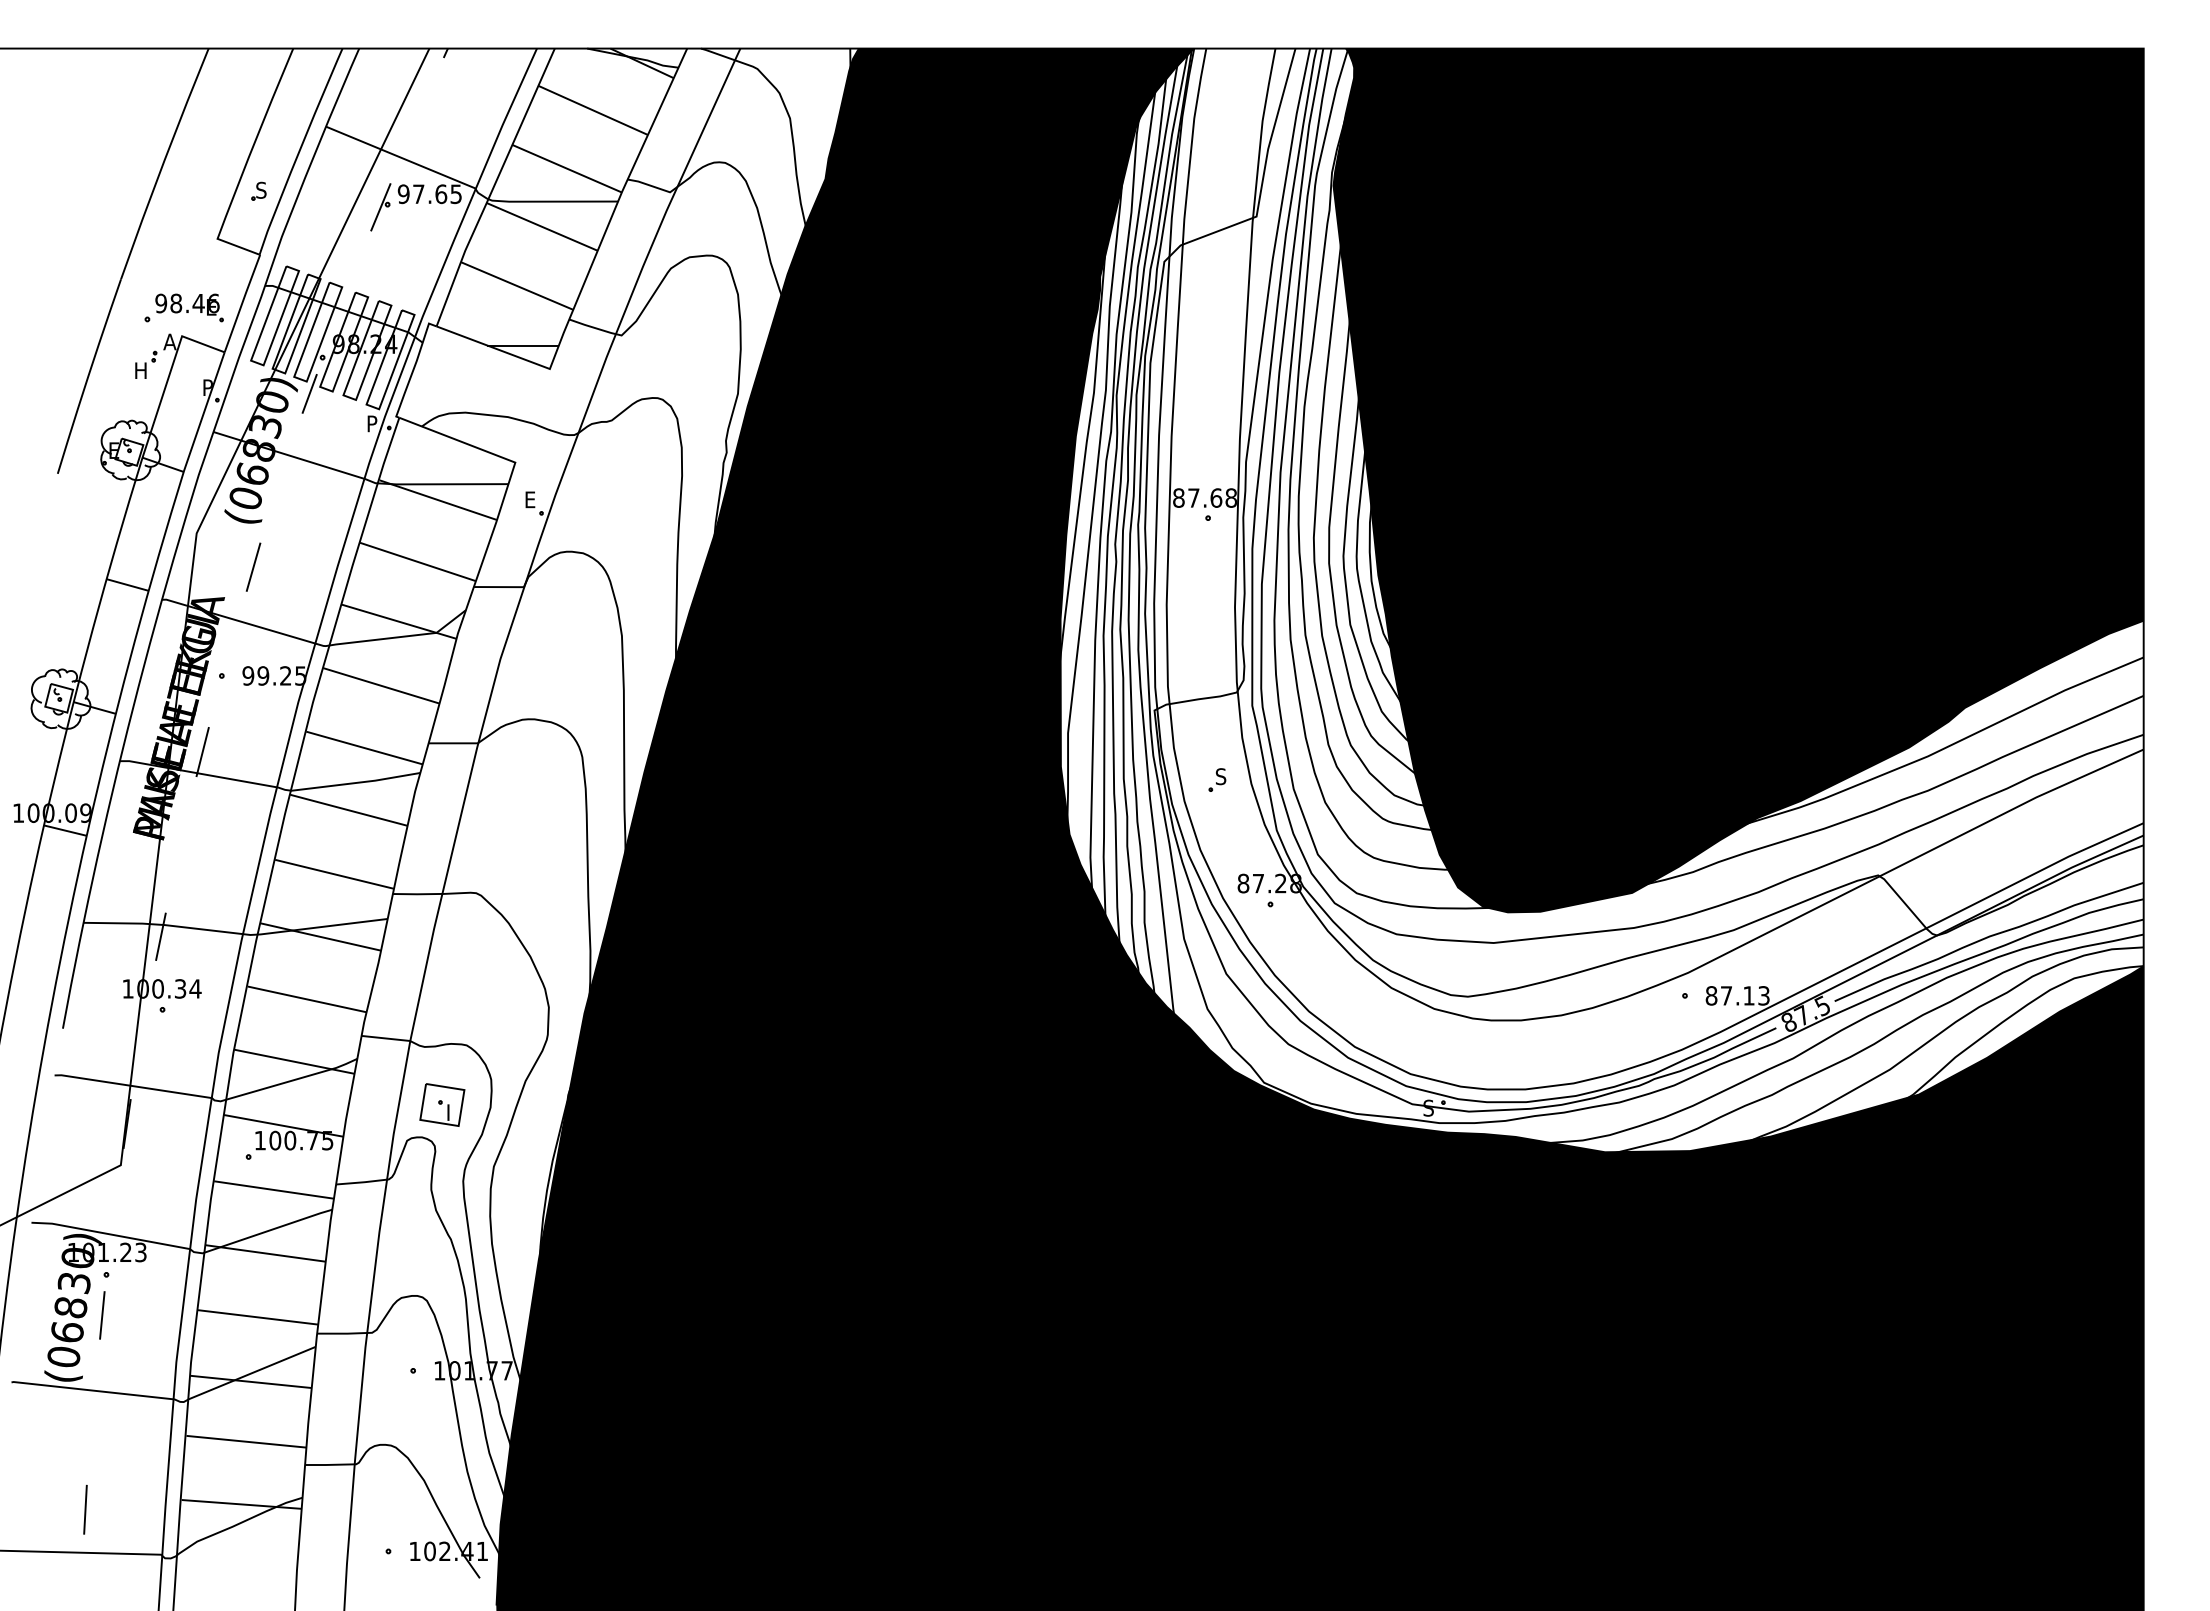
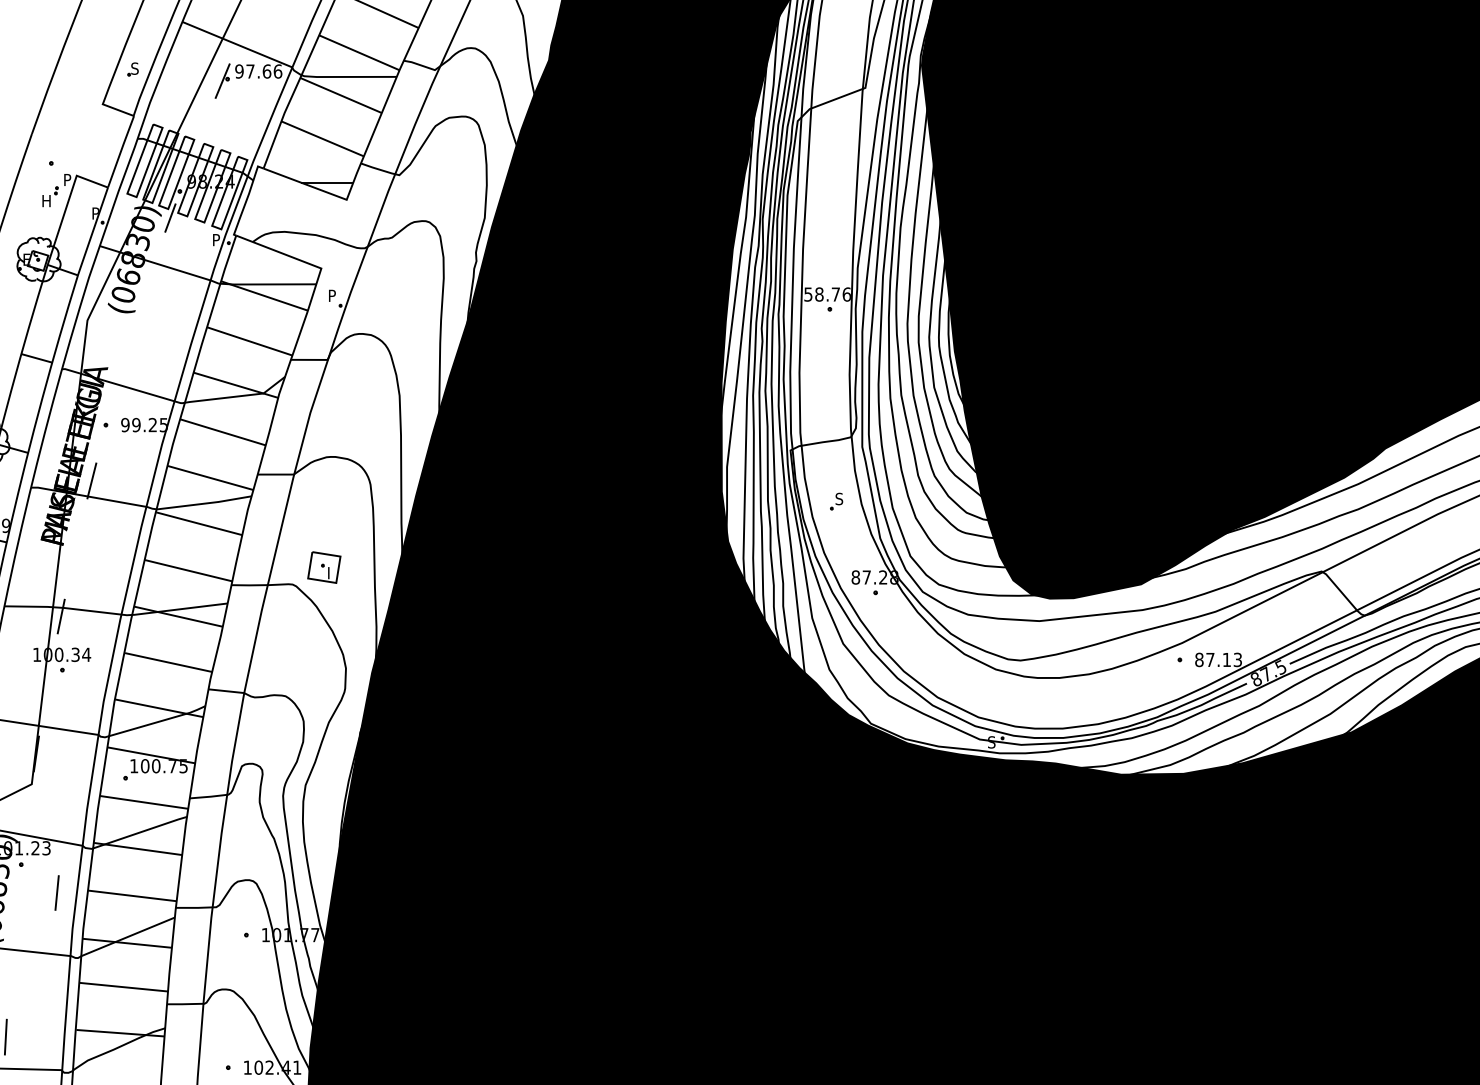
text: (456, 194) -> (278, 71), 97.65 -> 97.66
part: (189, 307) -> (82, 154), removed
text: (169, 341) -> (67, 179), A -> P
text: (1204, 497) -> (827, 294), 87.68 -> 58.76
text: (531, 499) -> (333, 295), E -> P
line: (253, 566) -> (129, 344), removed
part: (442, 1104) -> (324, 567), moved
line: (102, 1315) -> (57, 893), moved

